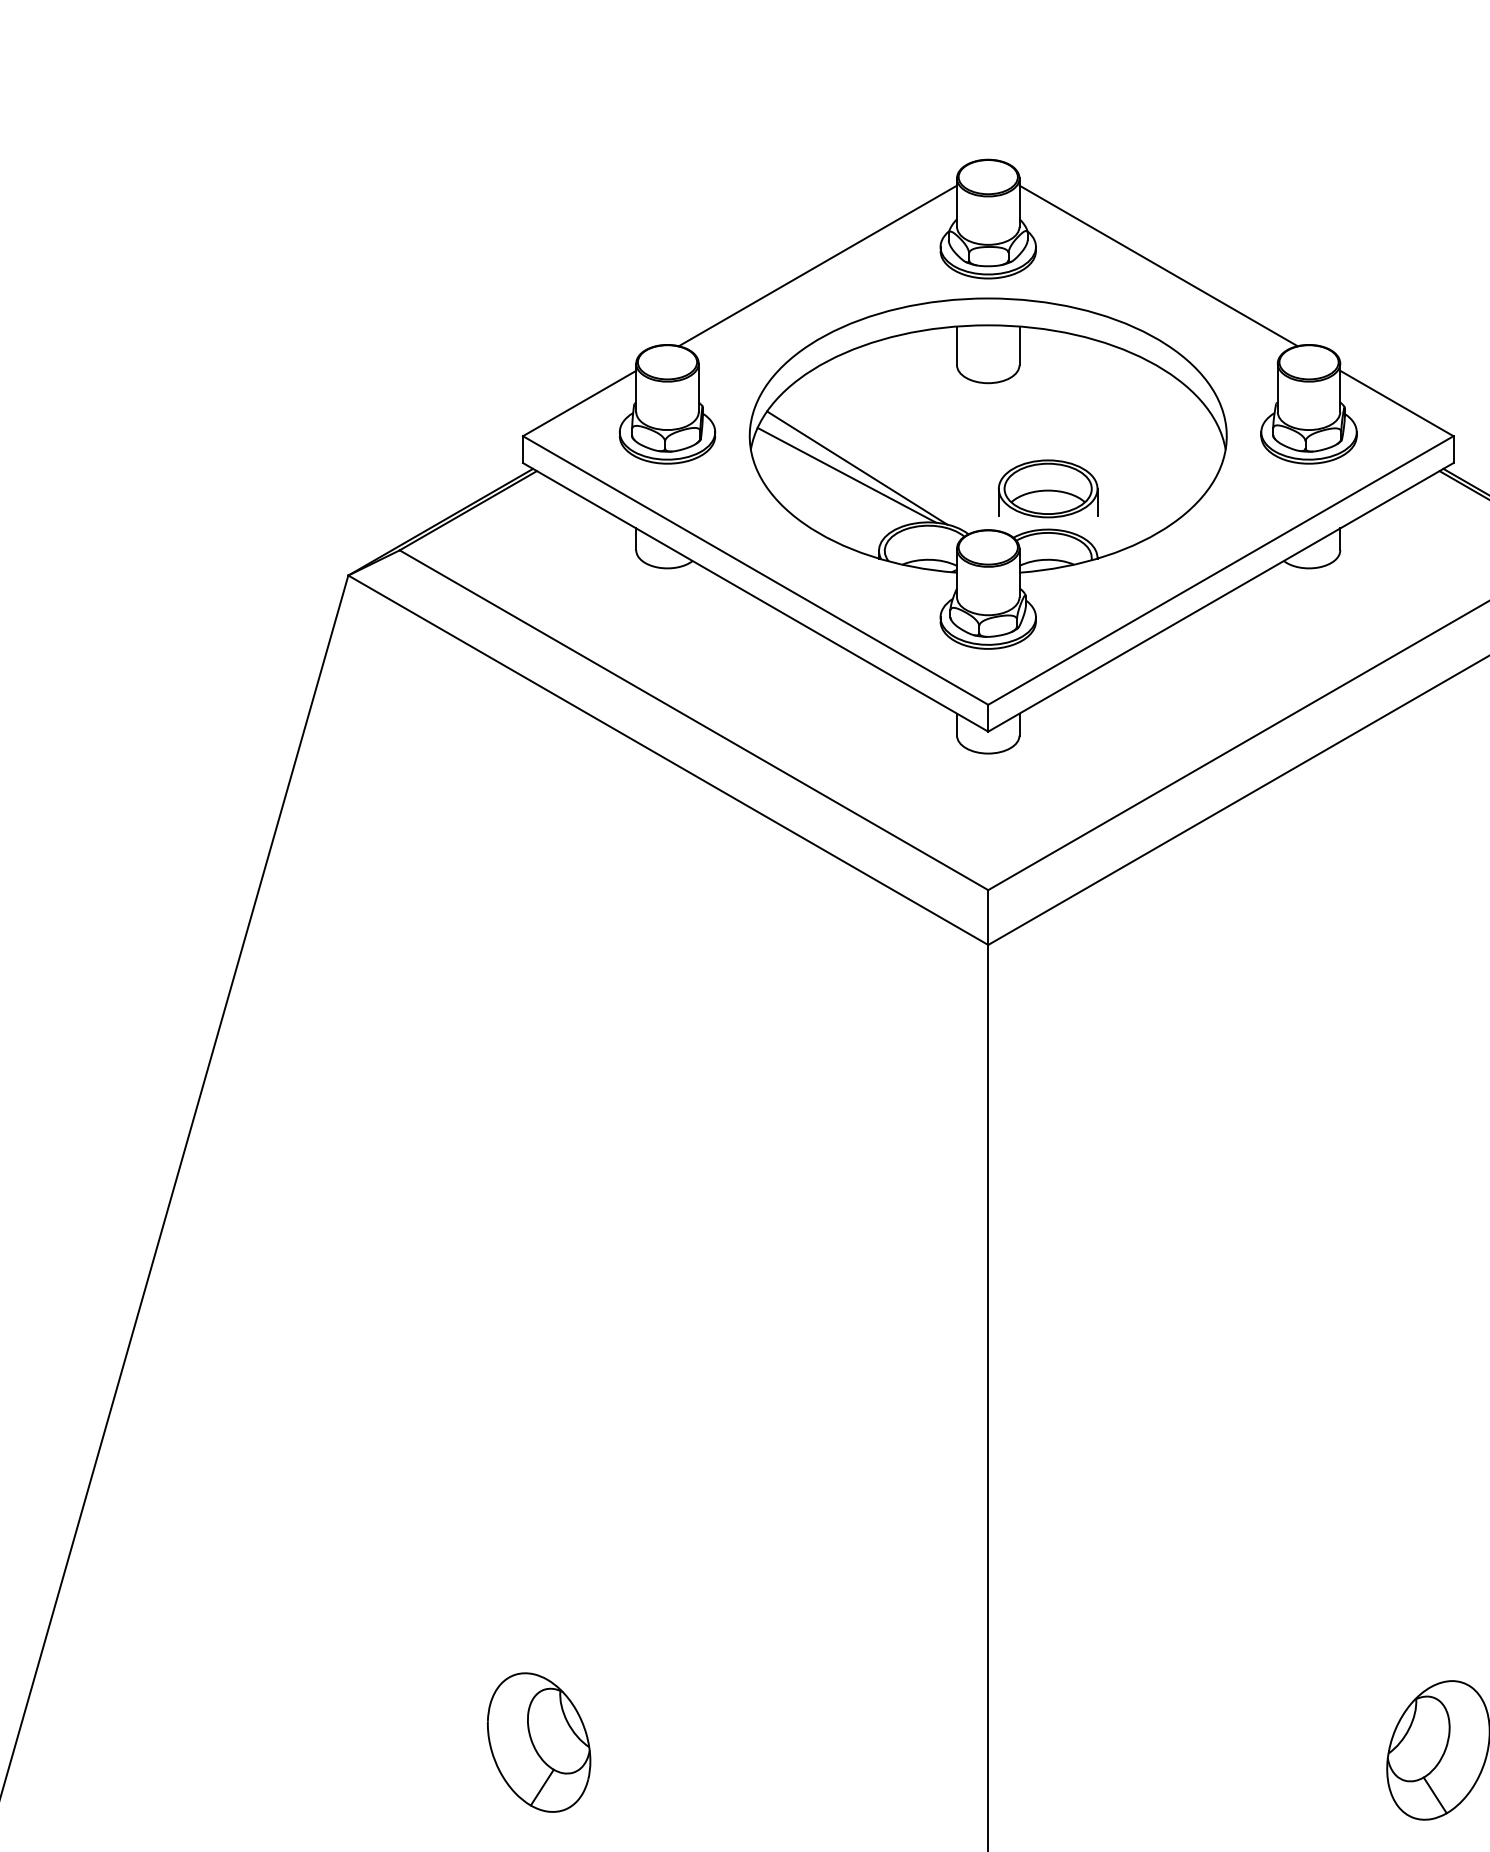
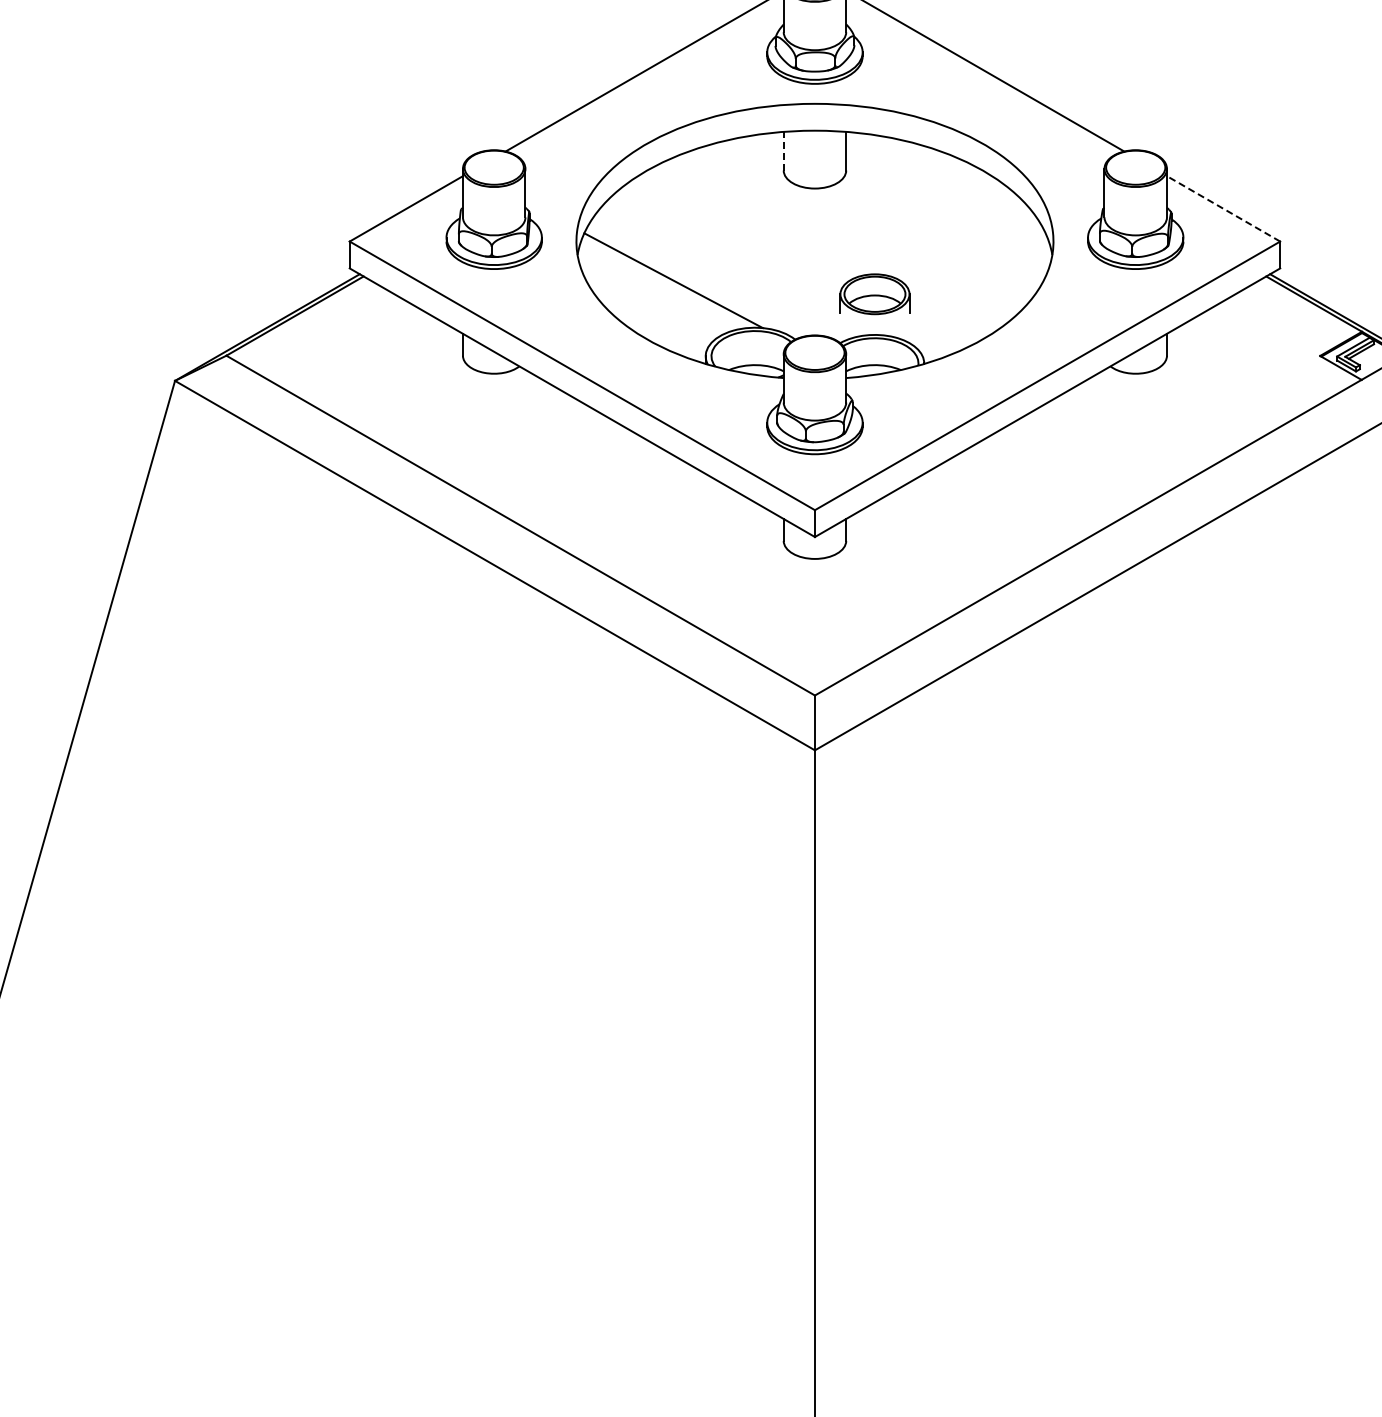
line: (957, 345) -> (784, 150), solid -> dashed
line: (1396, 403) -> (1223, 208), solid -> dashed
line: (857, 467) -> (684, 272), removed
part: (1048, 488) -> (875, 293), size x0.7

